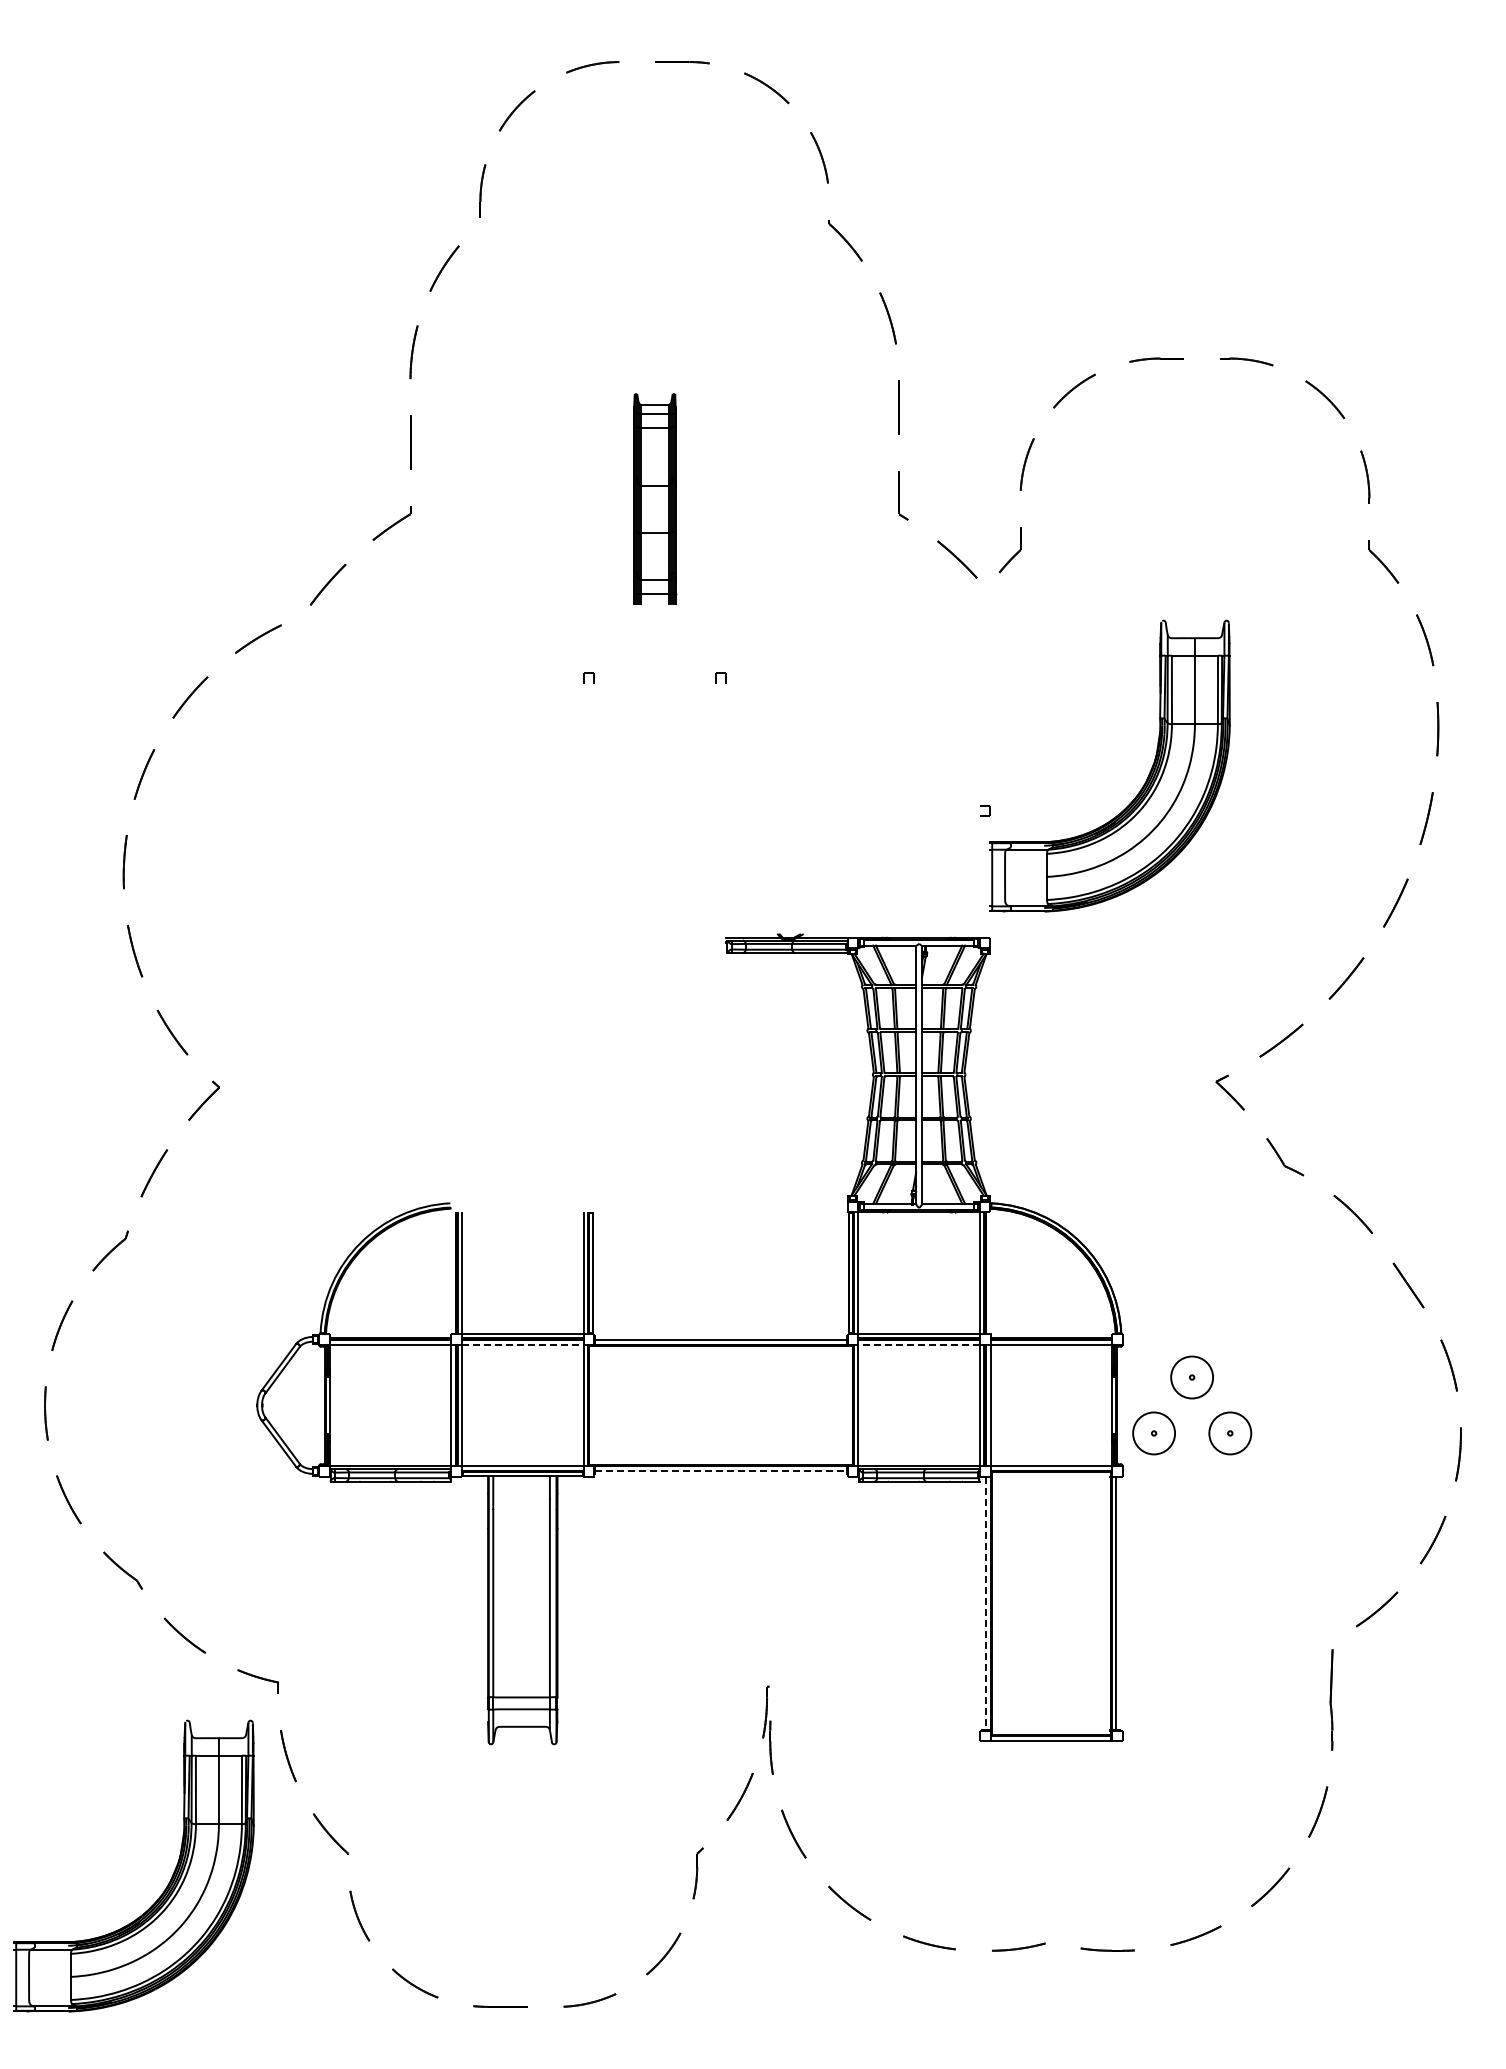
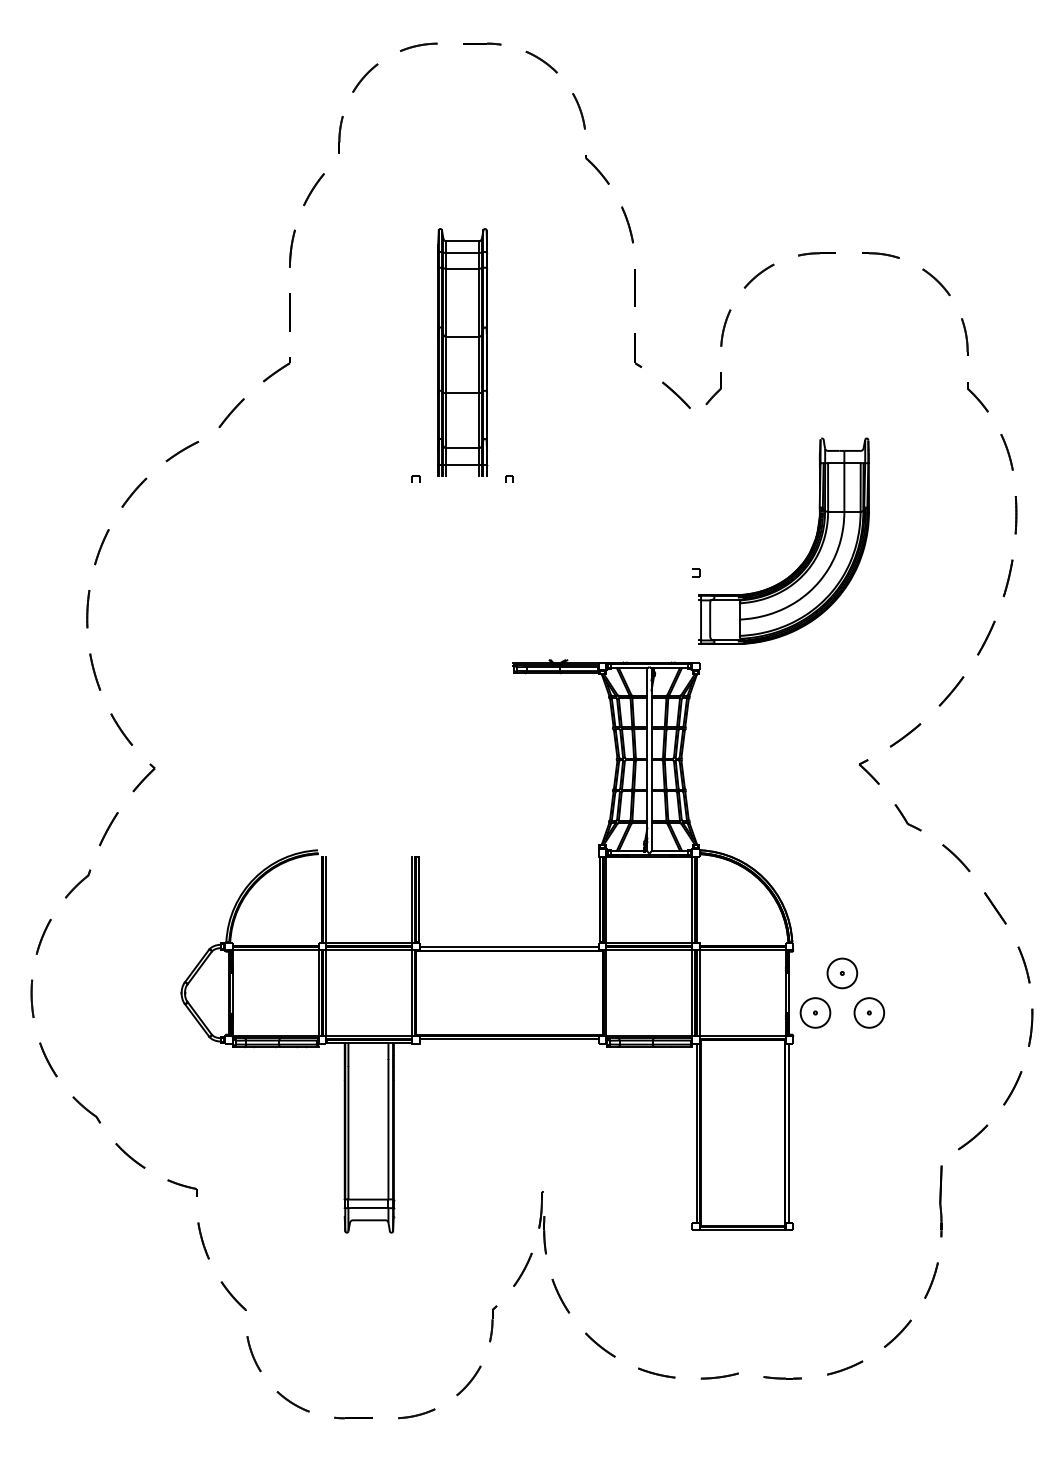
part: (654, 498) -> (462, 352), size x1.67
line: (522, 1344) -> (369, 950), dashed -> solid
line: (919, 1344) -> (649, 950), dashed -> solid
line: (721, 1470) -> (509, 1039), dashed -> solid
line: (986, 1604) -> (697, 1133), dashed -> solid
part: (167, 1884) -> (118, 1331), removed

